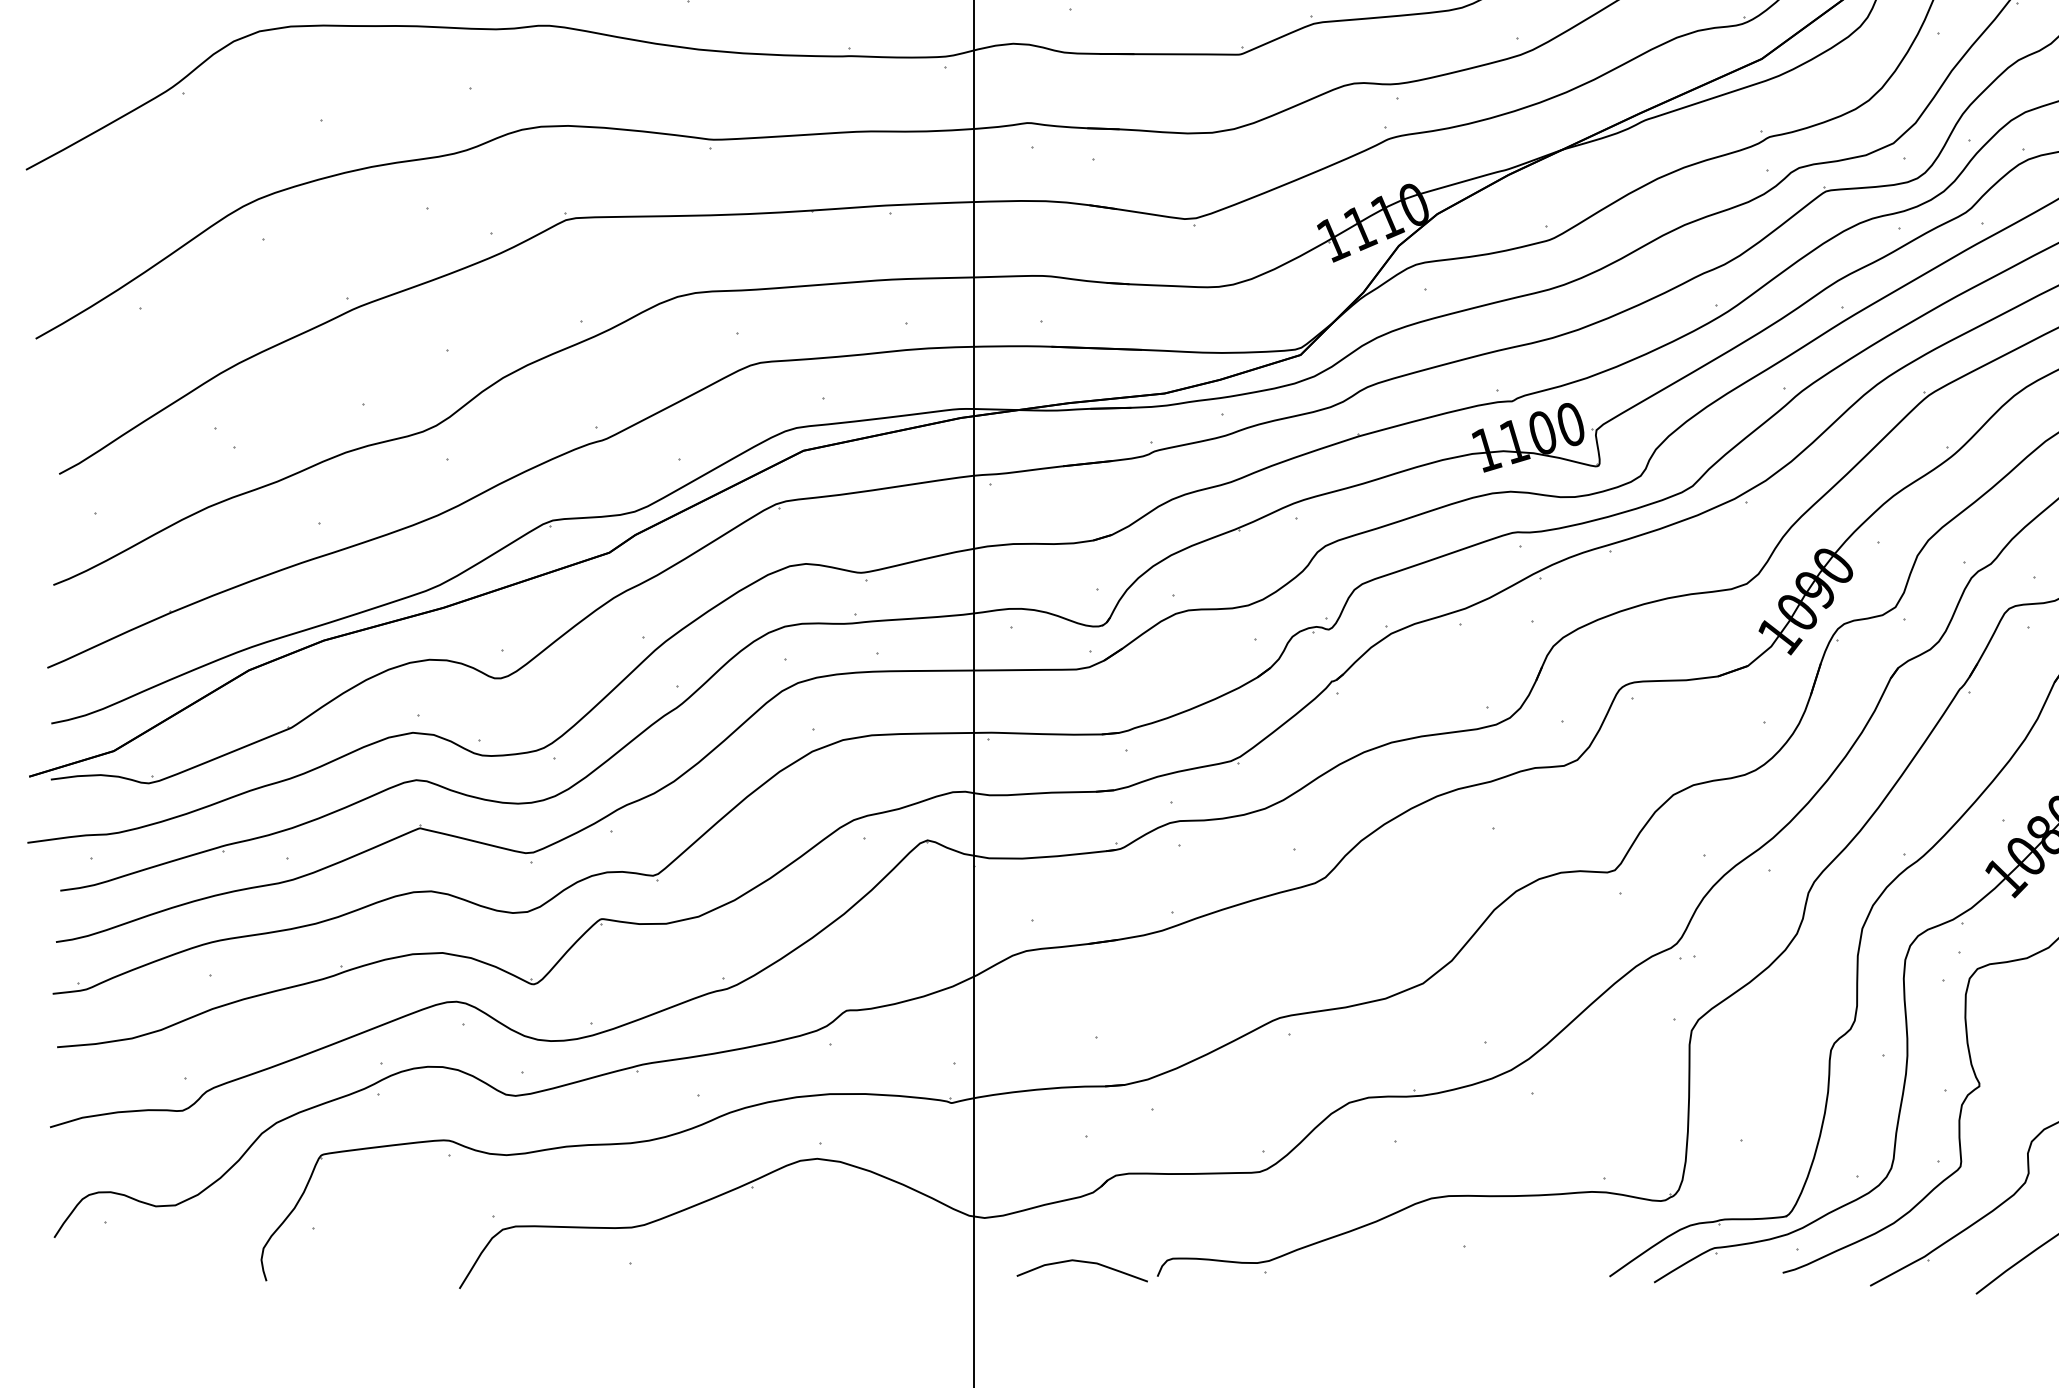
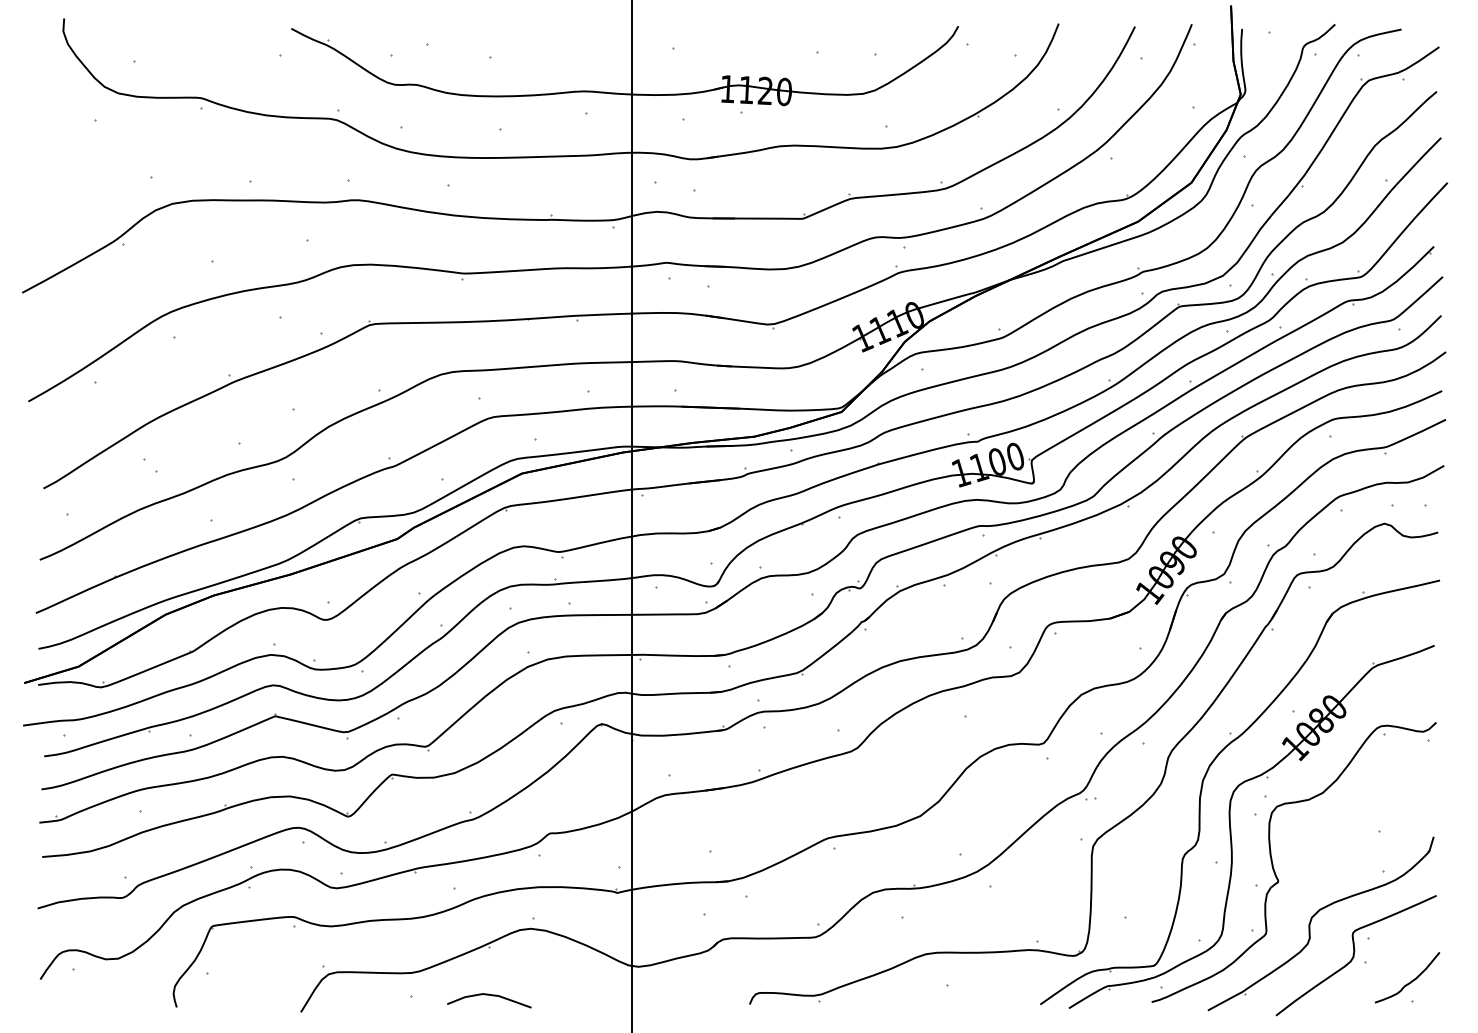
curve: (1082, 1262) -> (489, 995), moved

